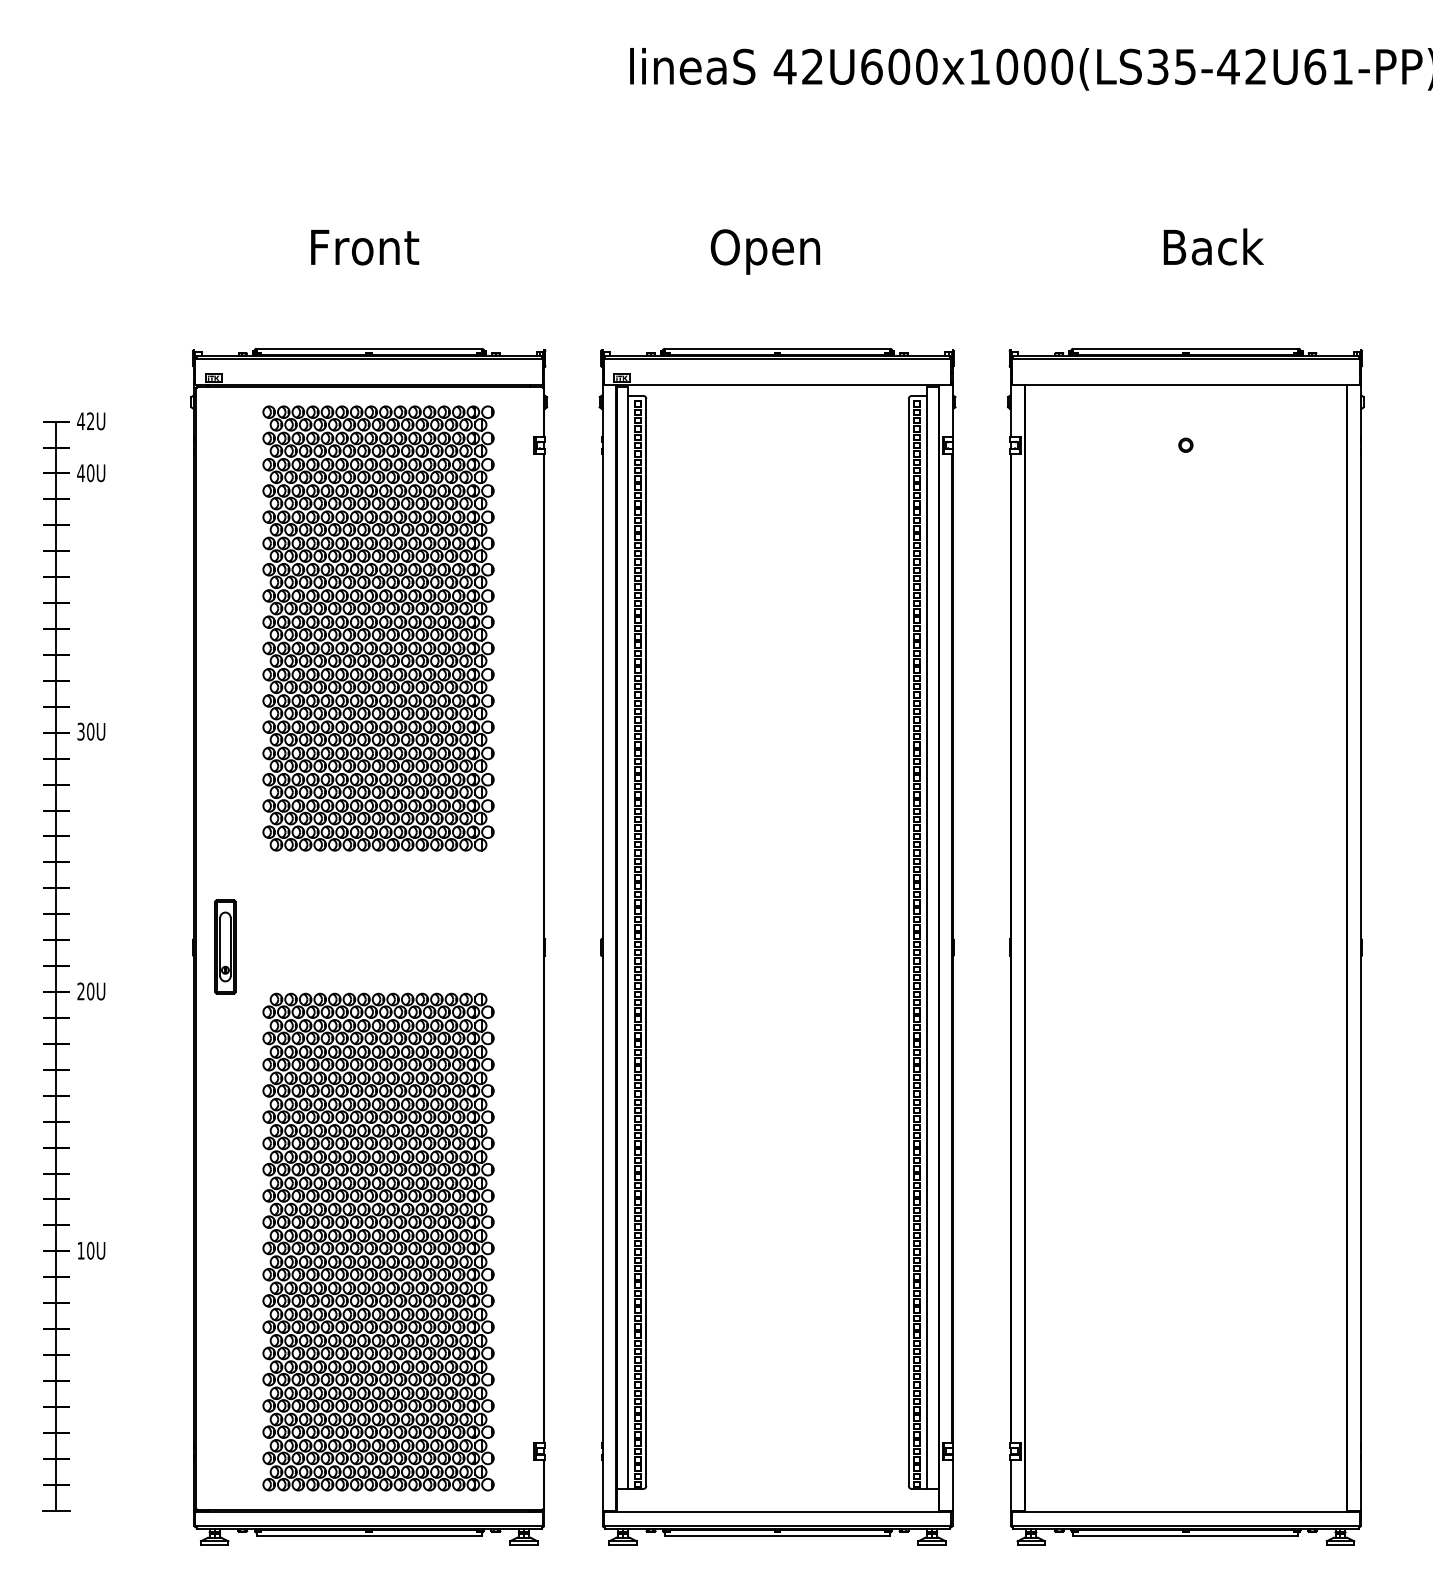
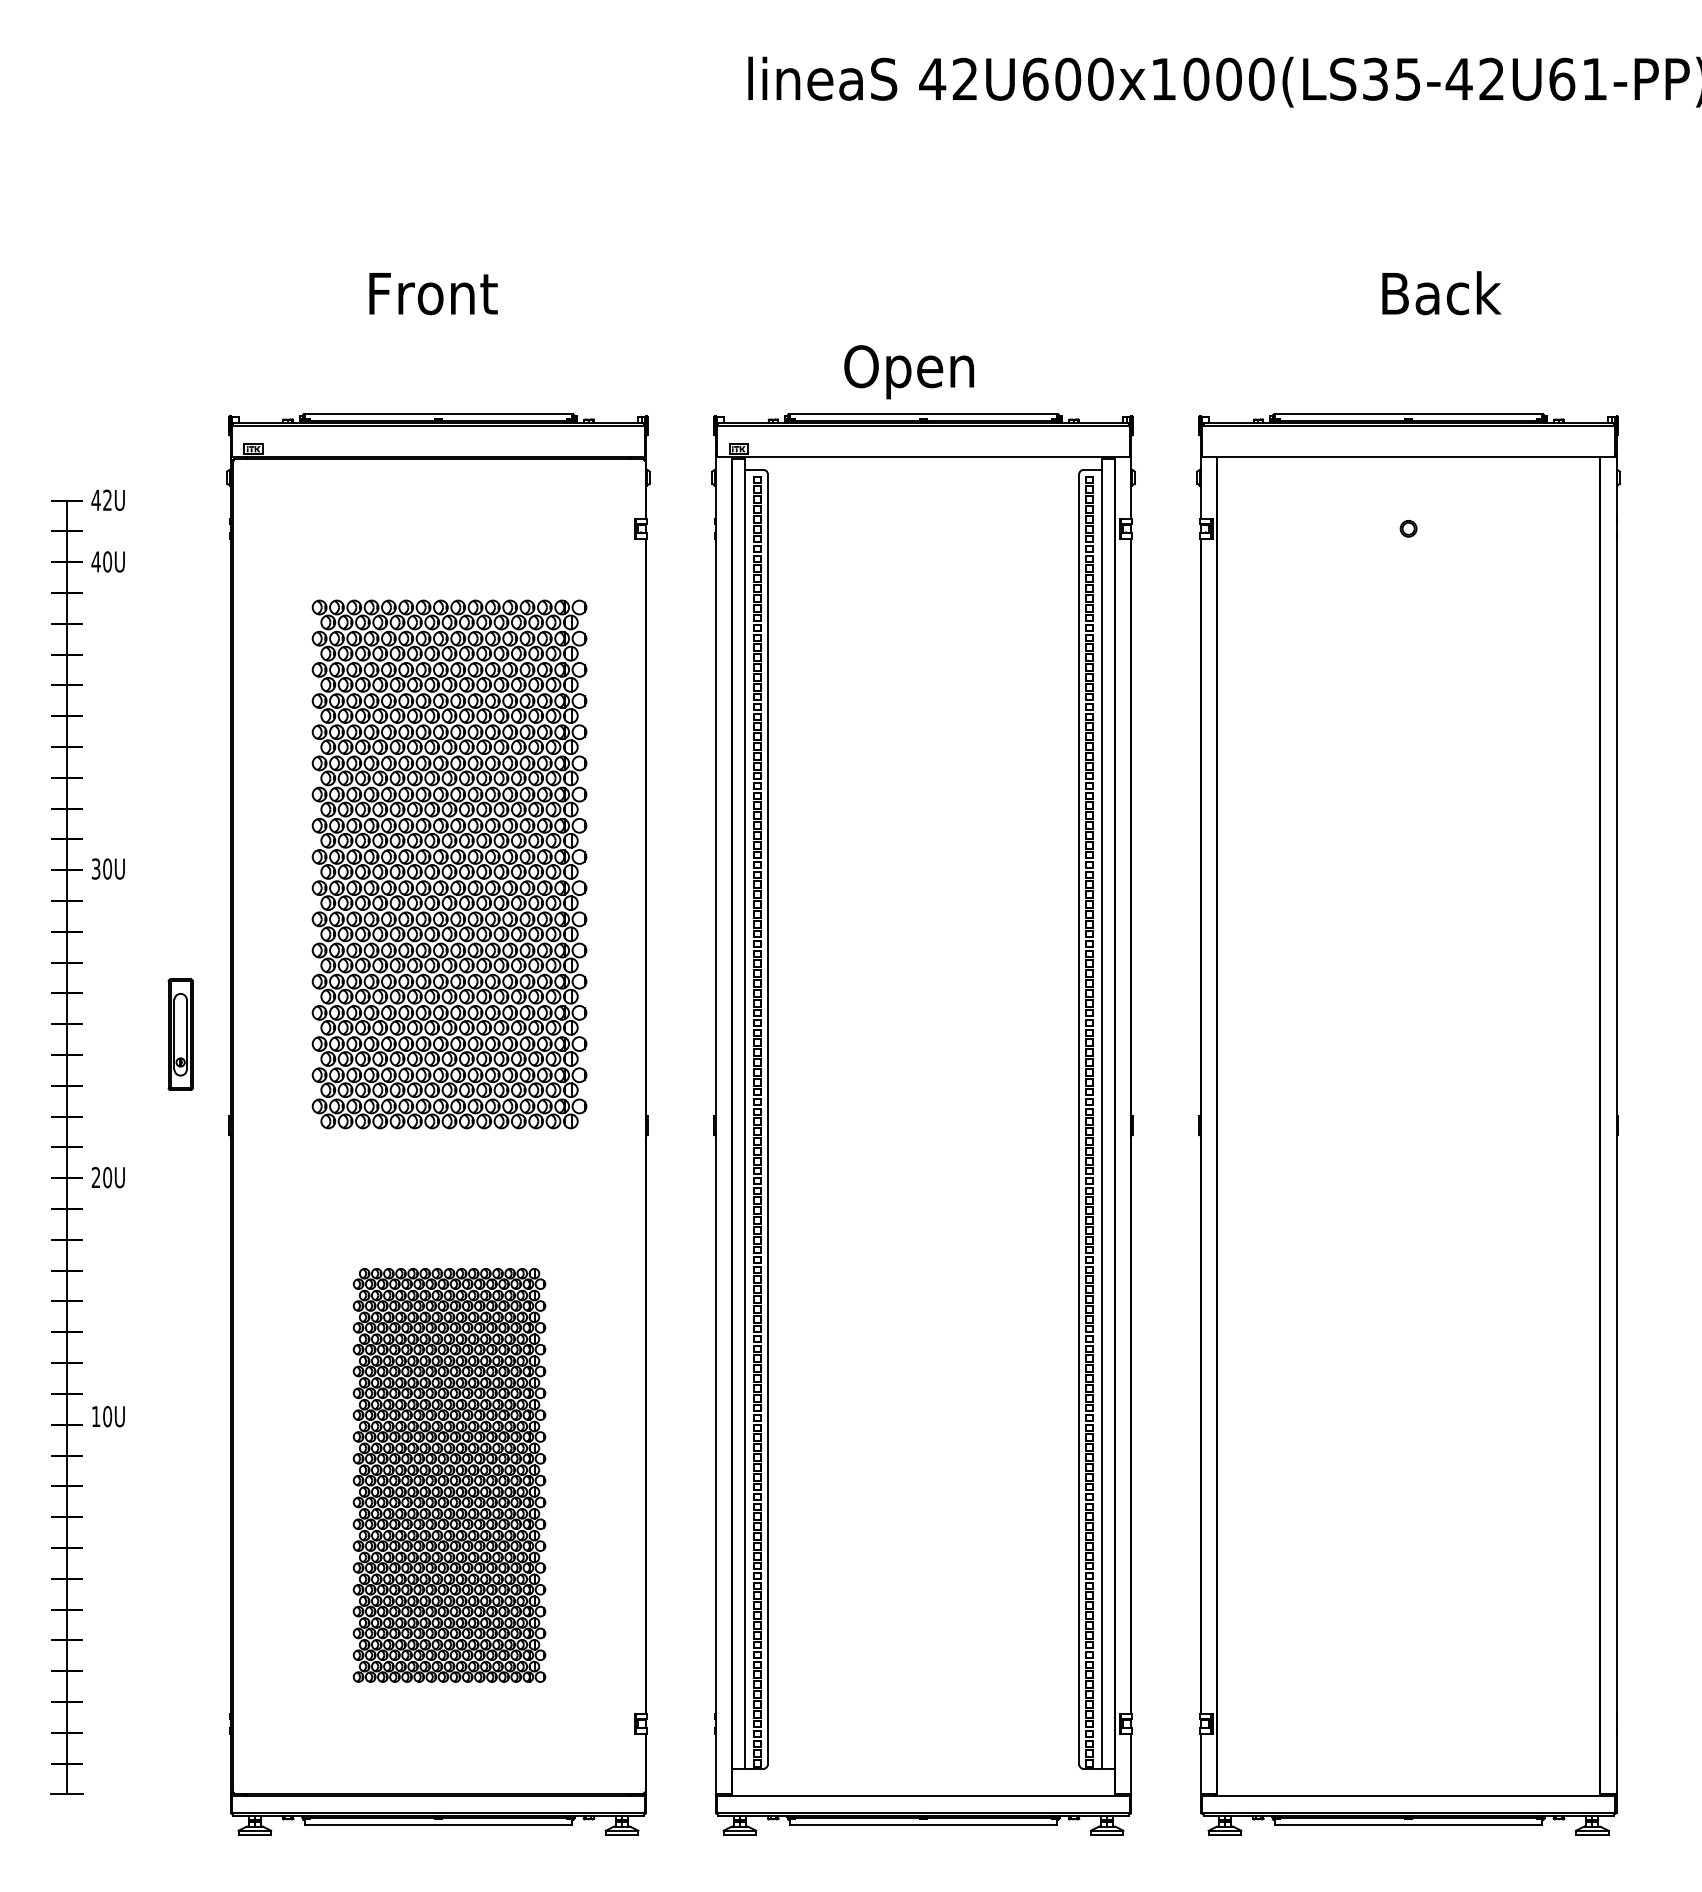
text: (764, 252) -> (908, 372), moved
part: (378, 628) -> (449, 864), moved
part: (225, 946) -> (180, 1034), moved
part: (378, 1242) -> (449, 1475), size x0.7
text: (91, 1250) -> (108, 1416), moved

